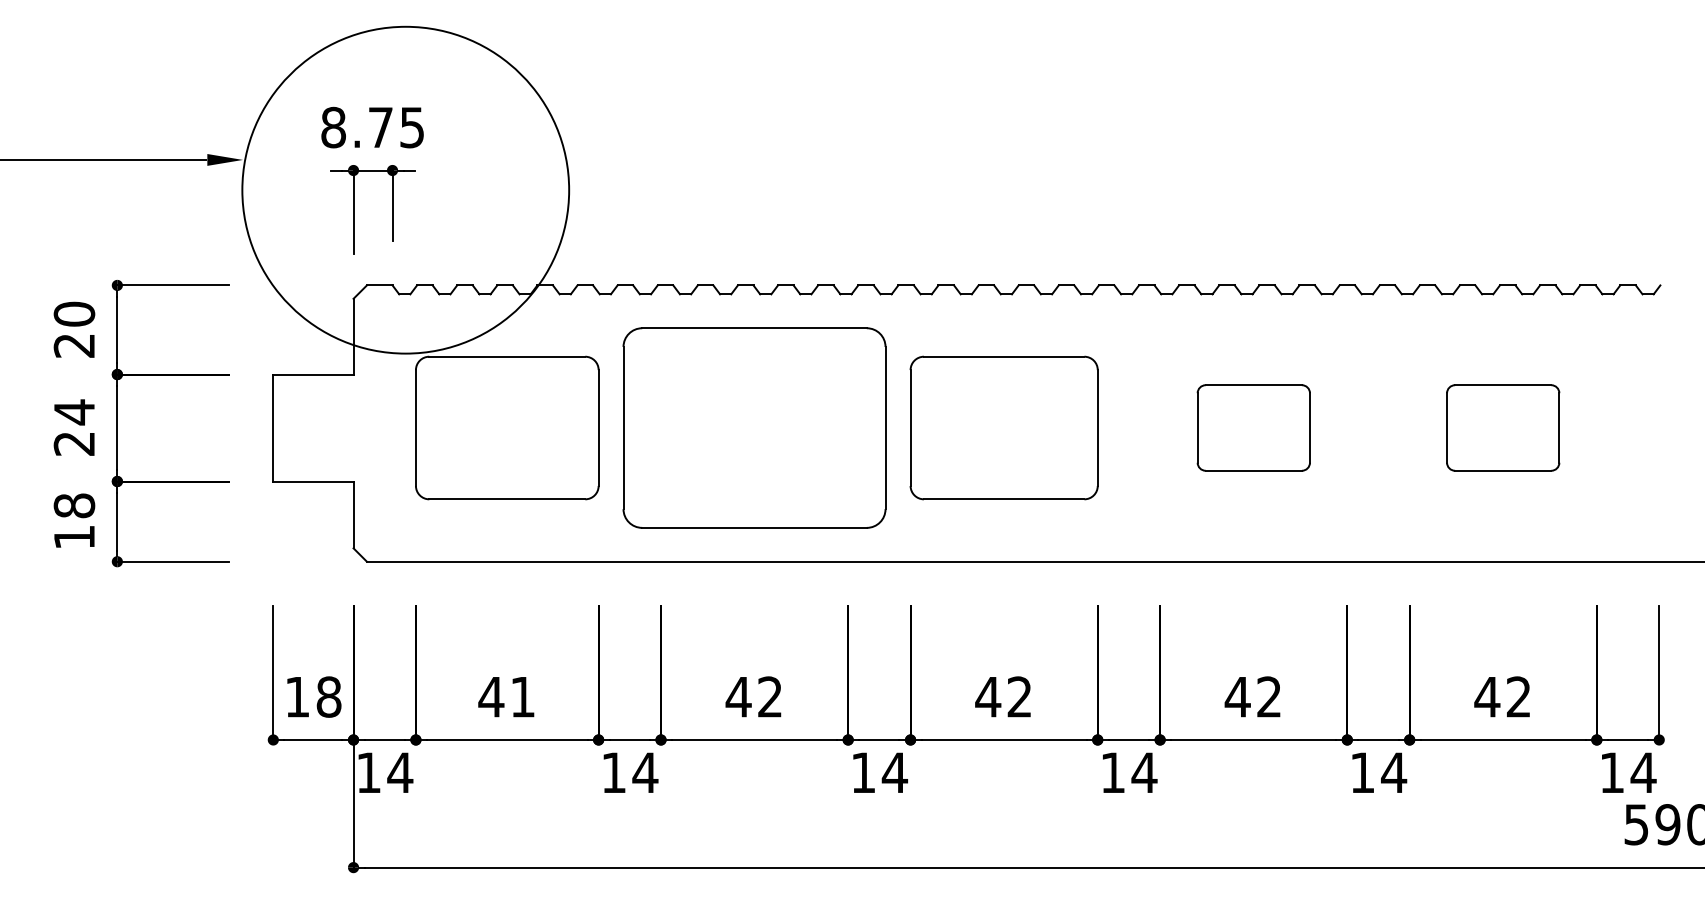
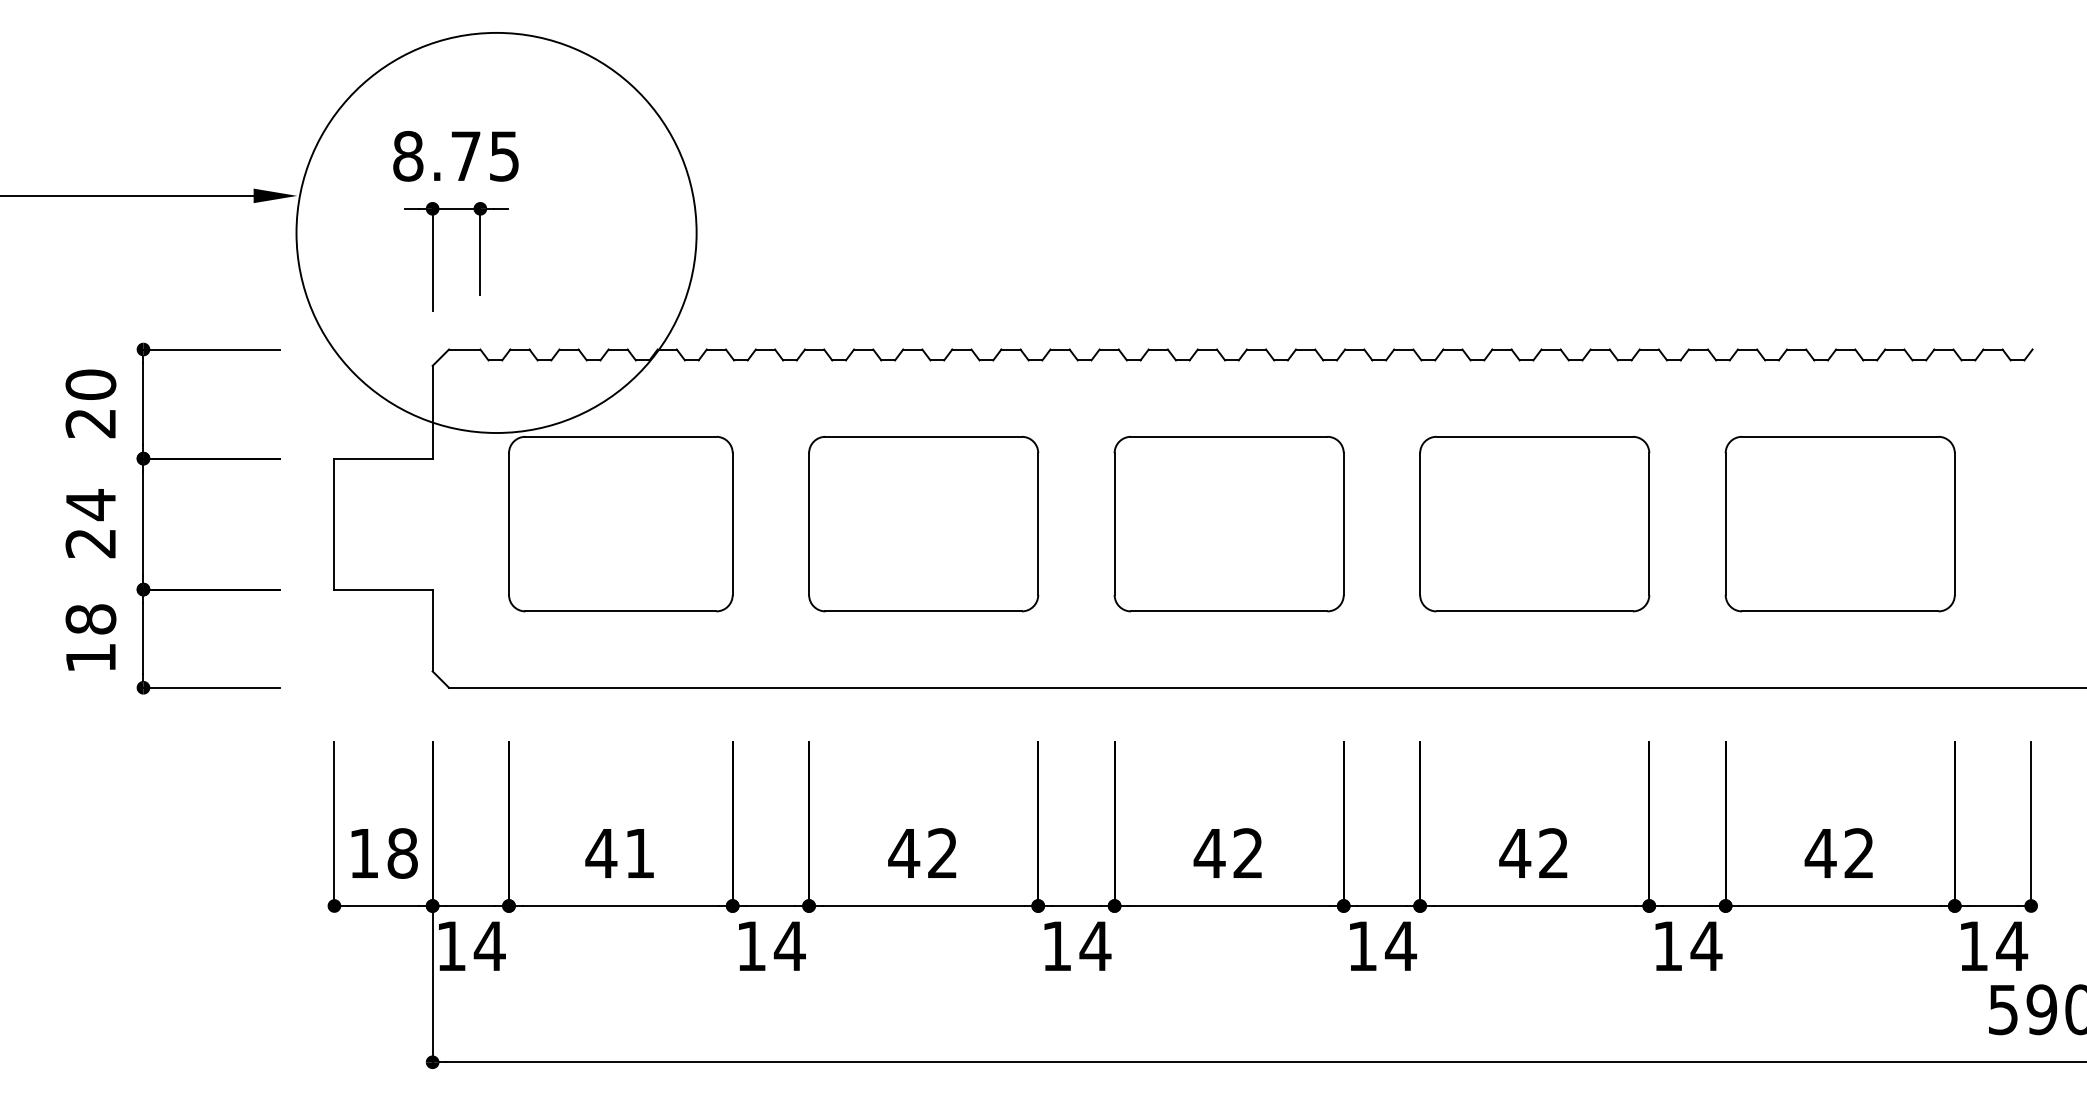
part: (754, 427) -> (923, 523), size x0.71
part: (1253, 427) -> (1534, 523), size x1.67
part: (1502, 427) -> (1839, 523), size x1.67

